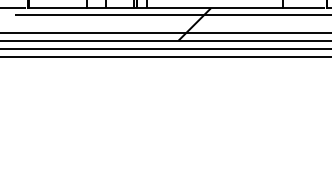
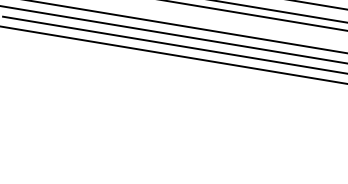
hatch: (194, 24) -> (264, 29), removed

